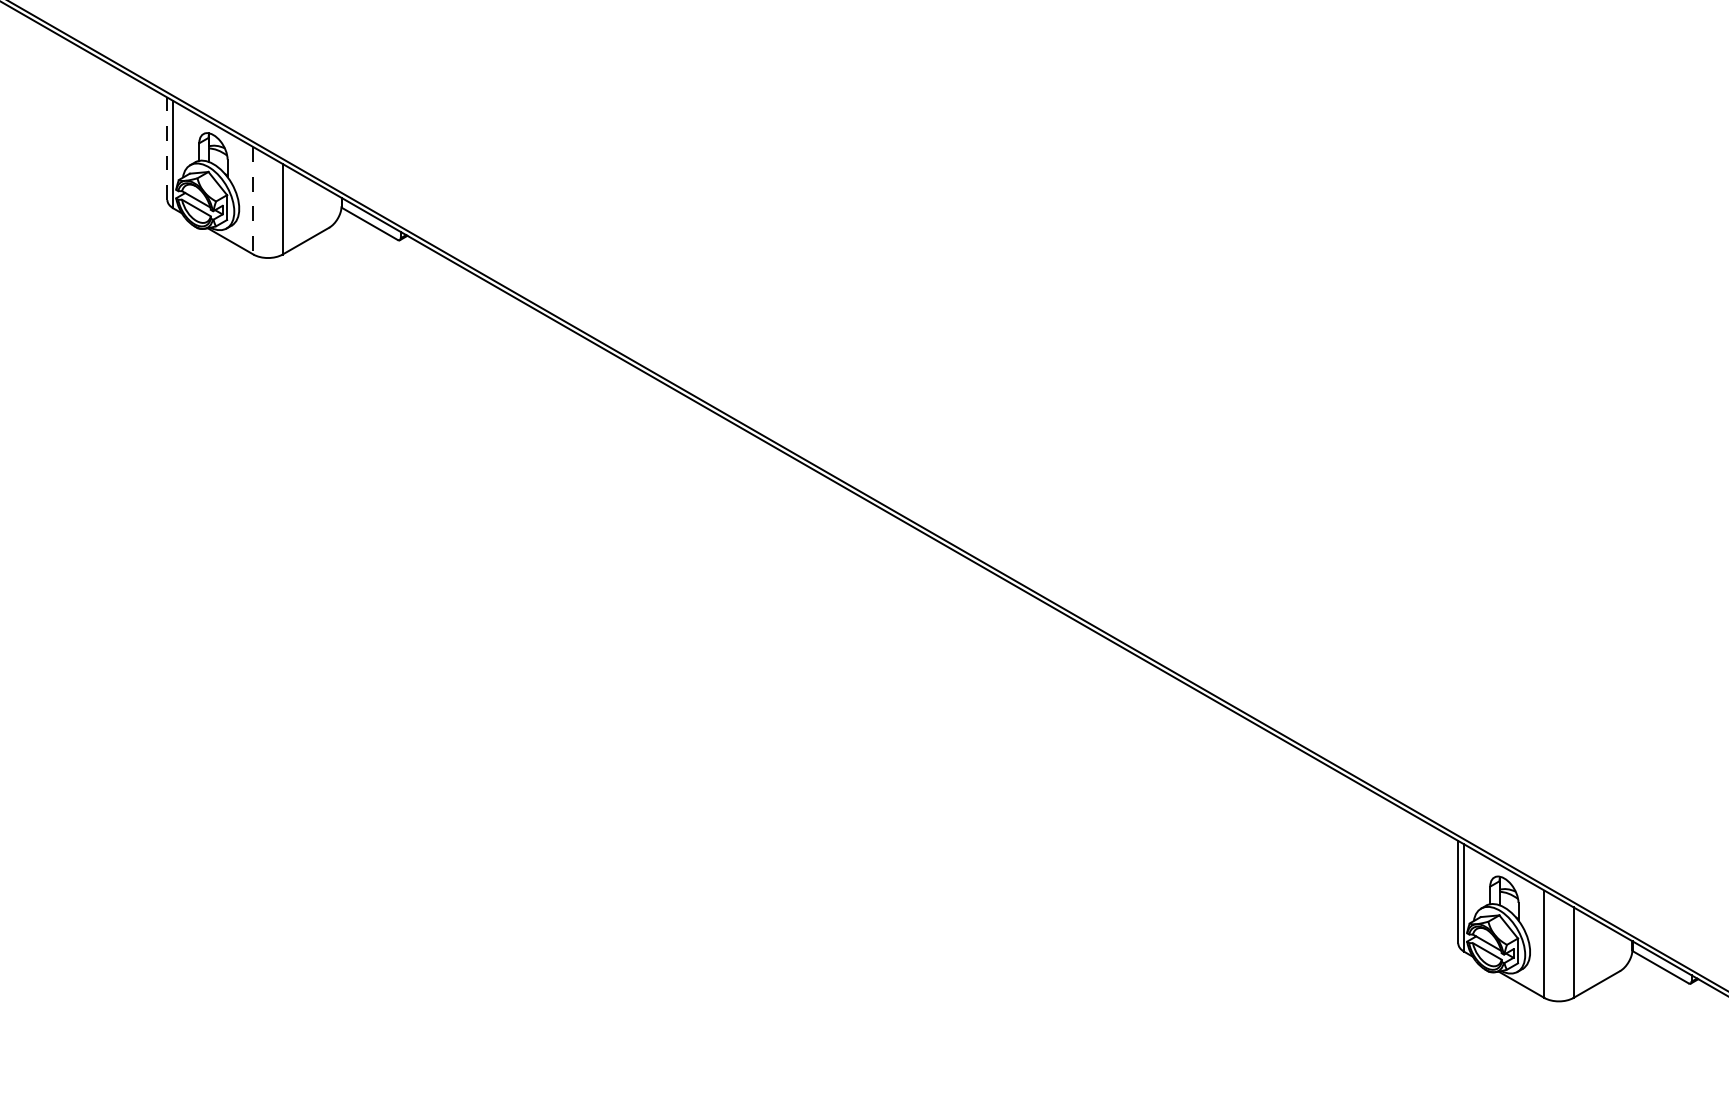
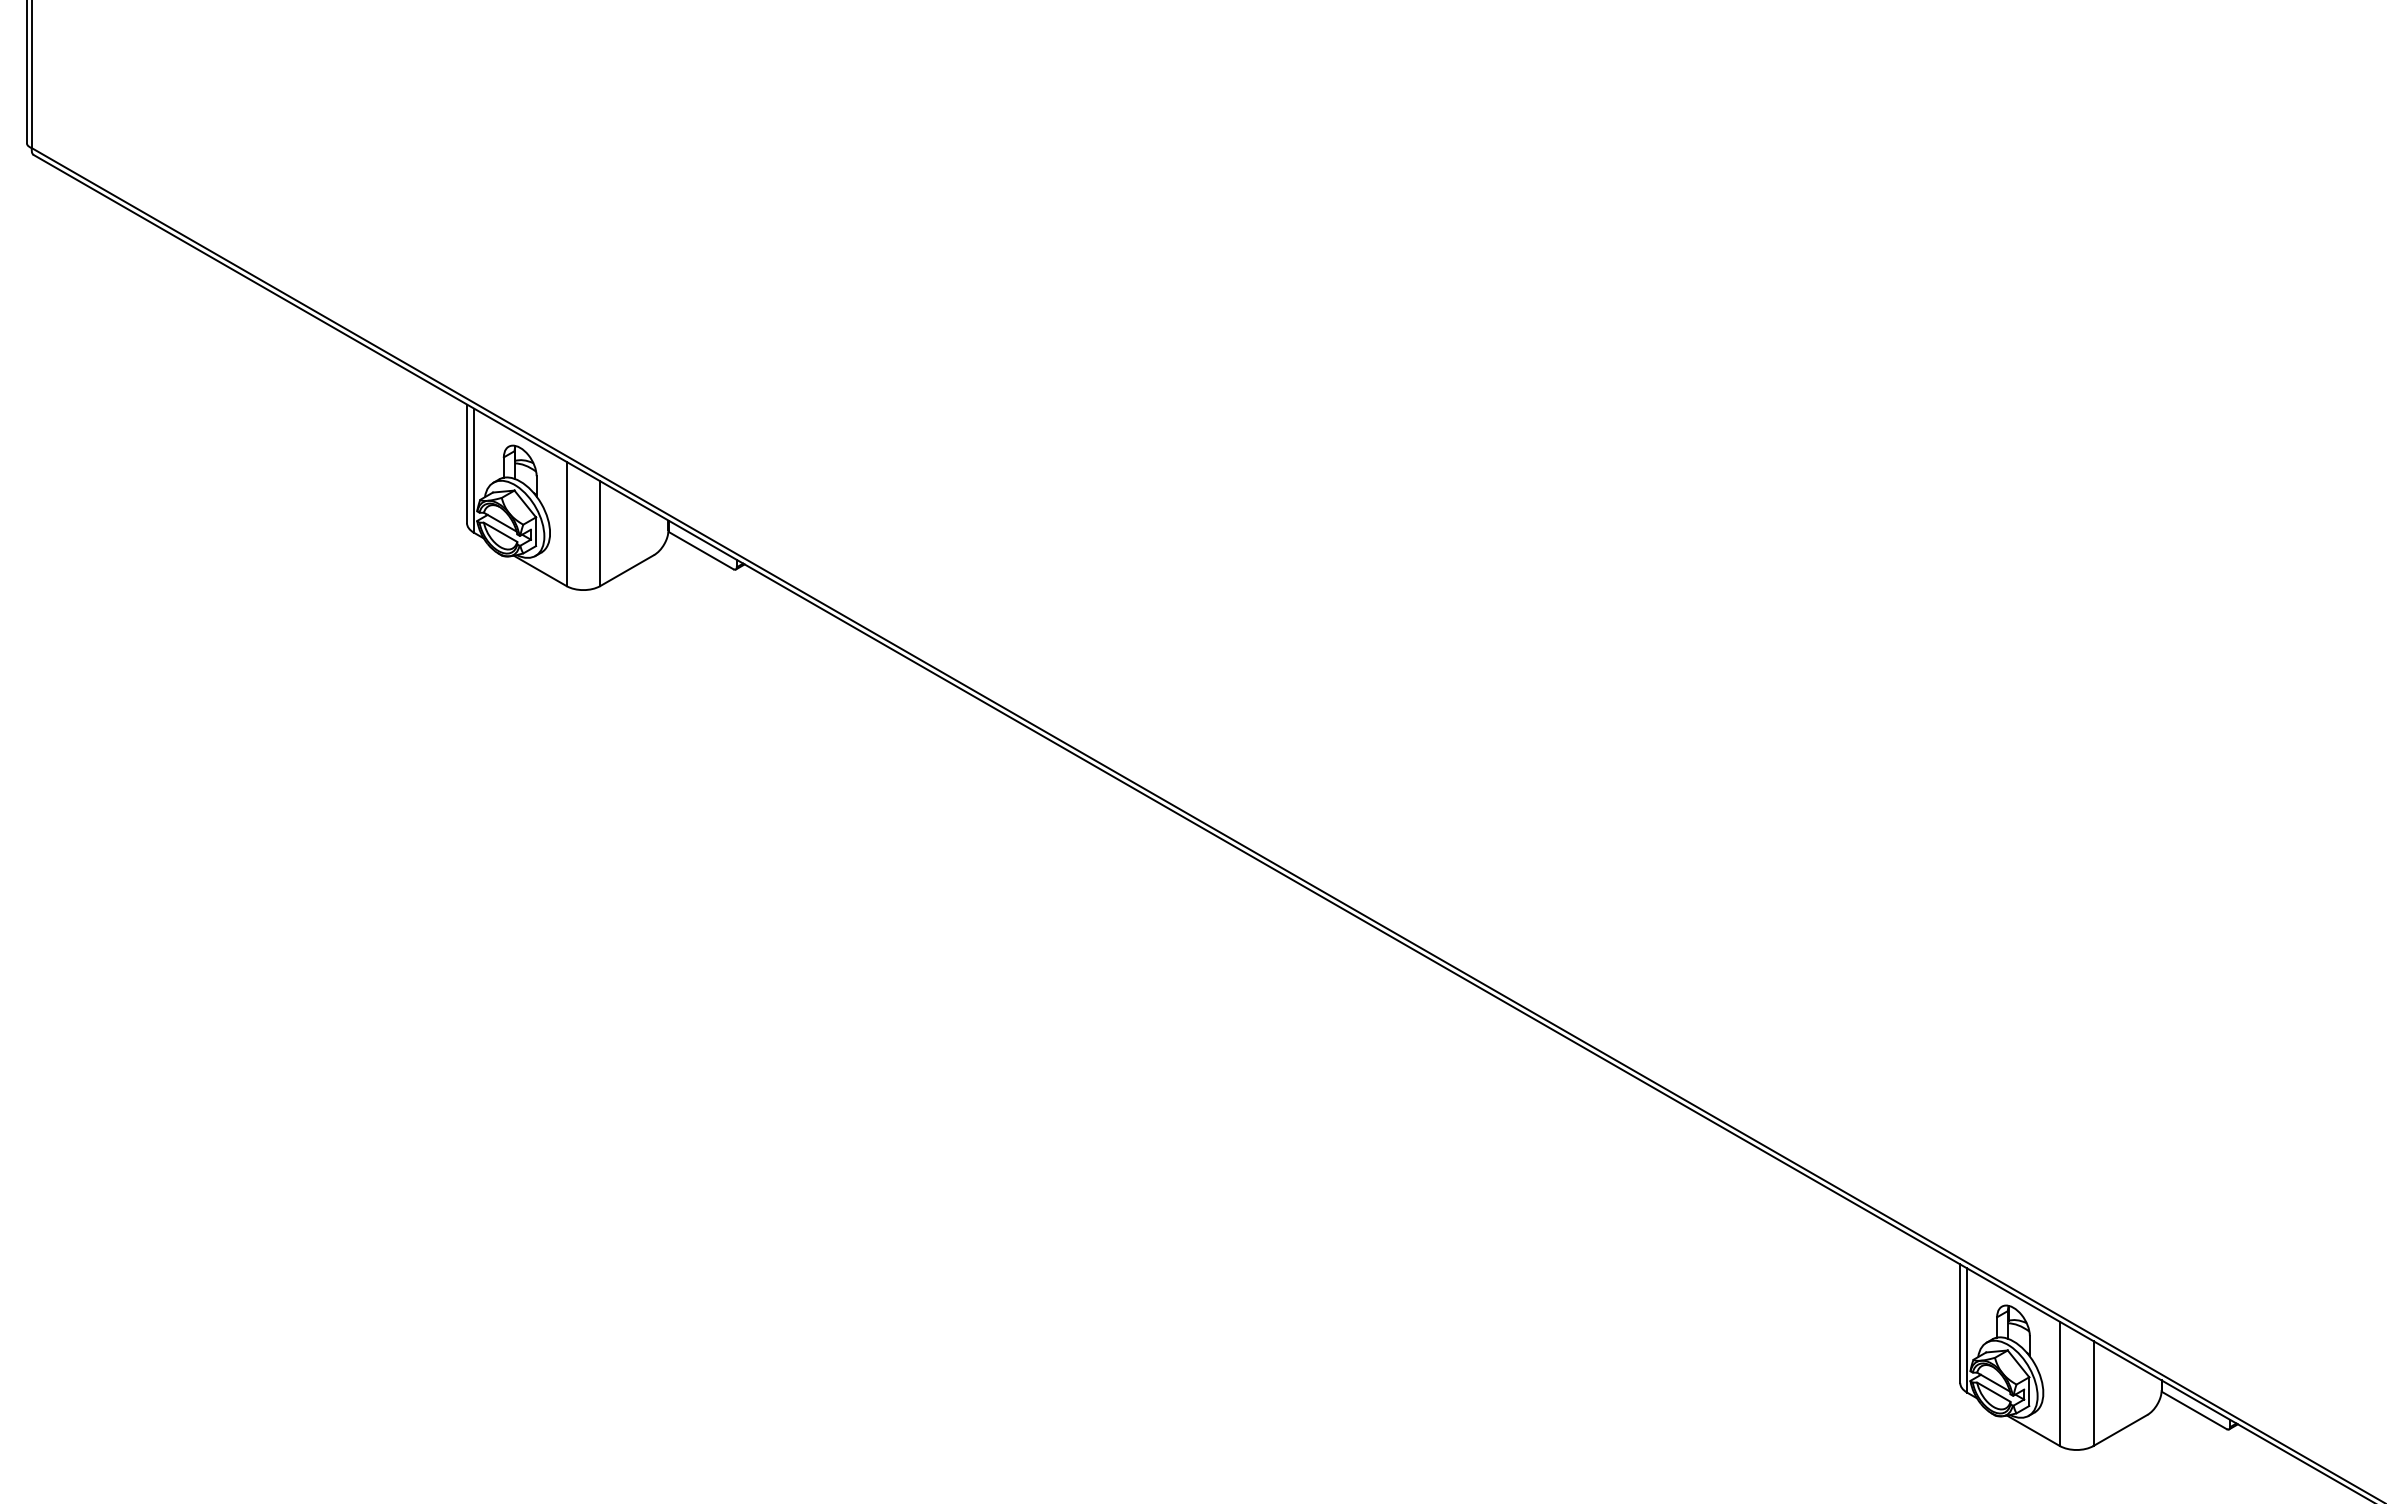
line: (166, 148) -> (466, 463), dashed -> solid
line: (253, 201) -> (566, 524), dashed -> solid

